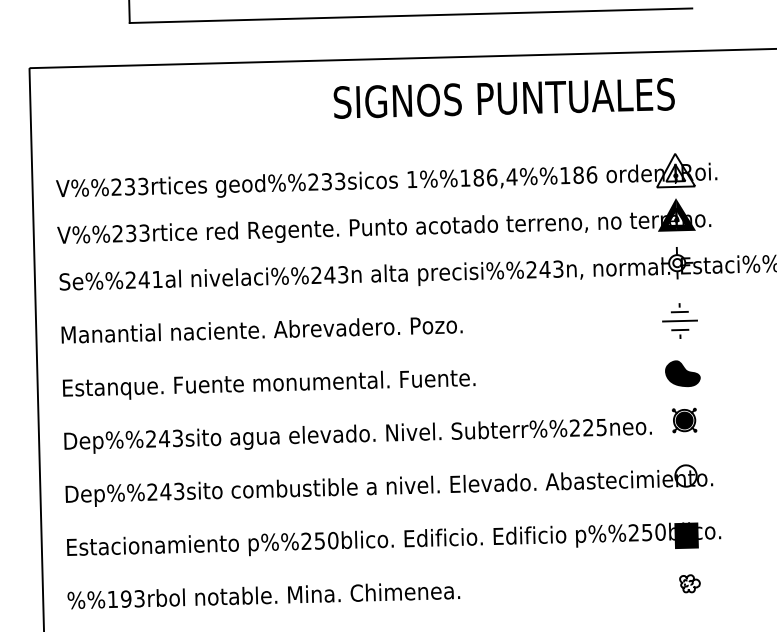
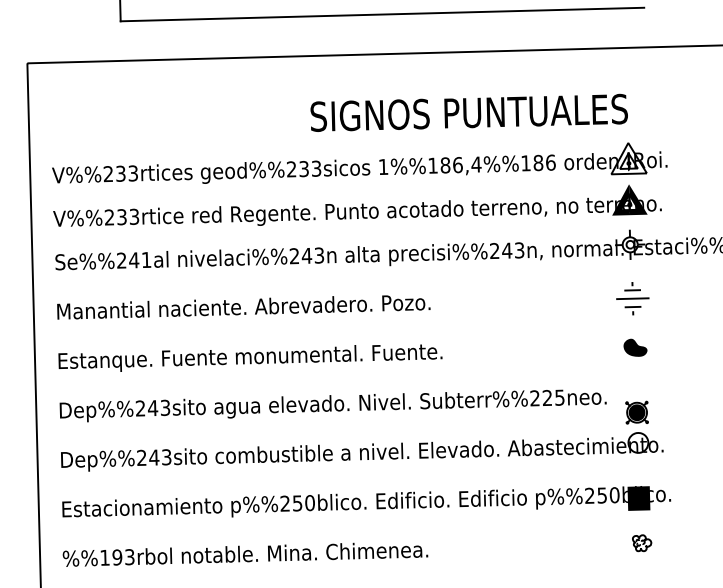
text: (503, 98) -> (468, 112), moved
part: (682, 373) -> (635, 347), size x0.7
part: (684, 420) -> (636, 412), moved

